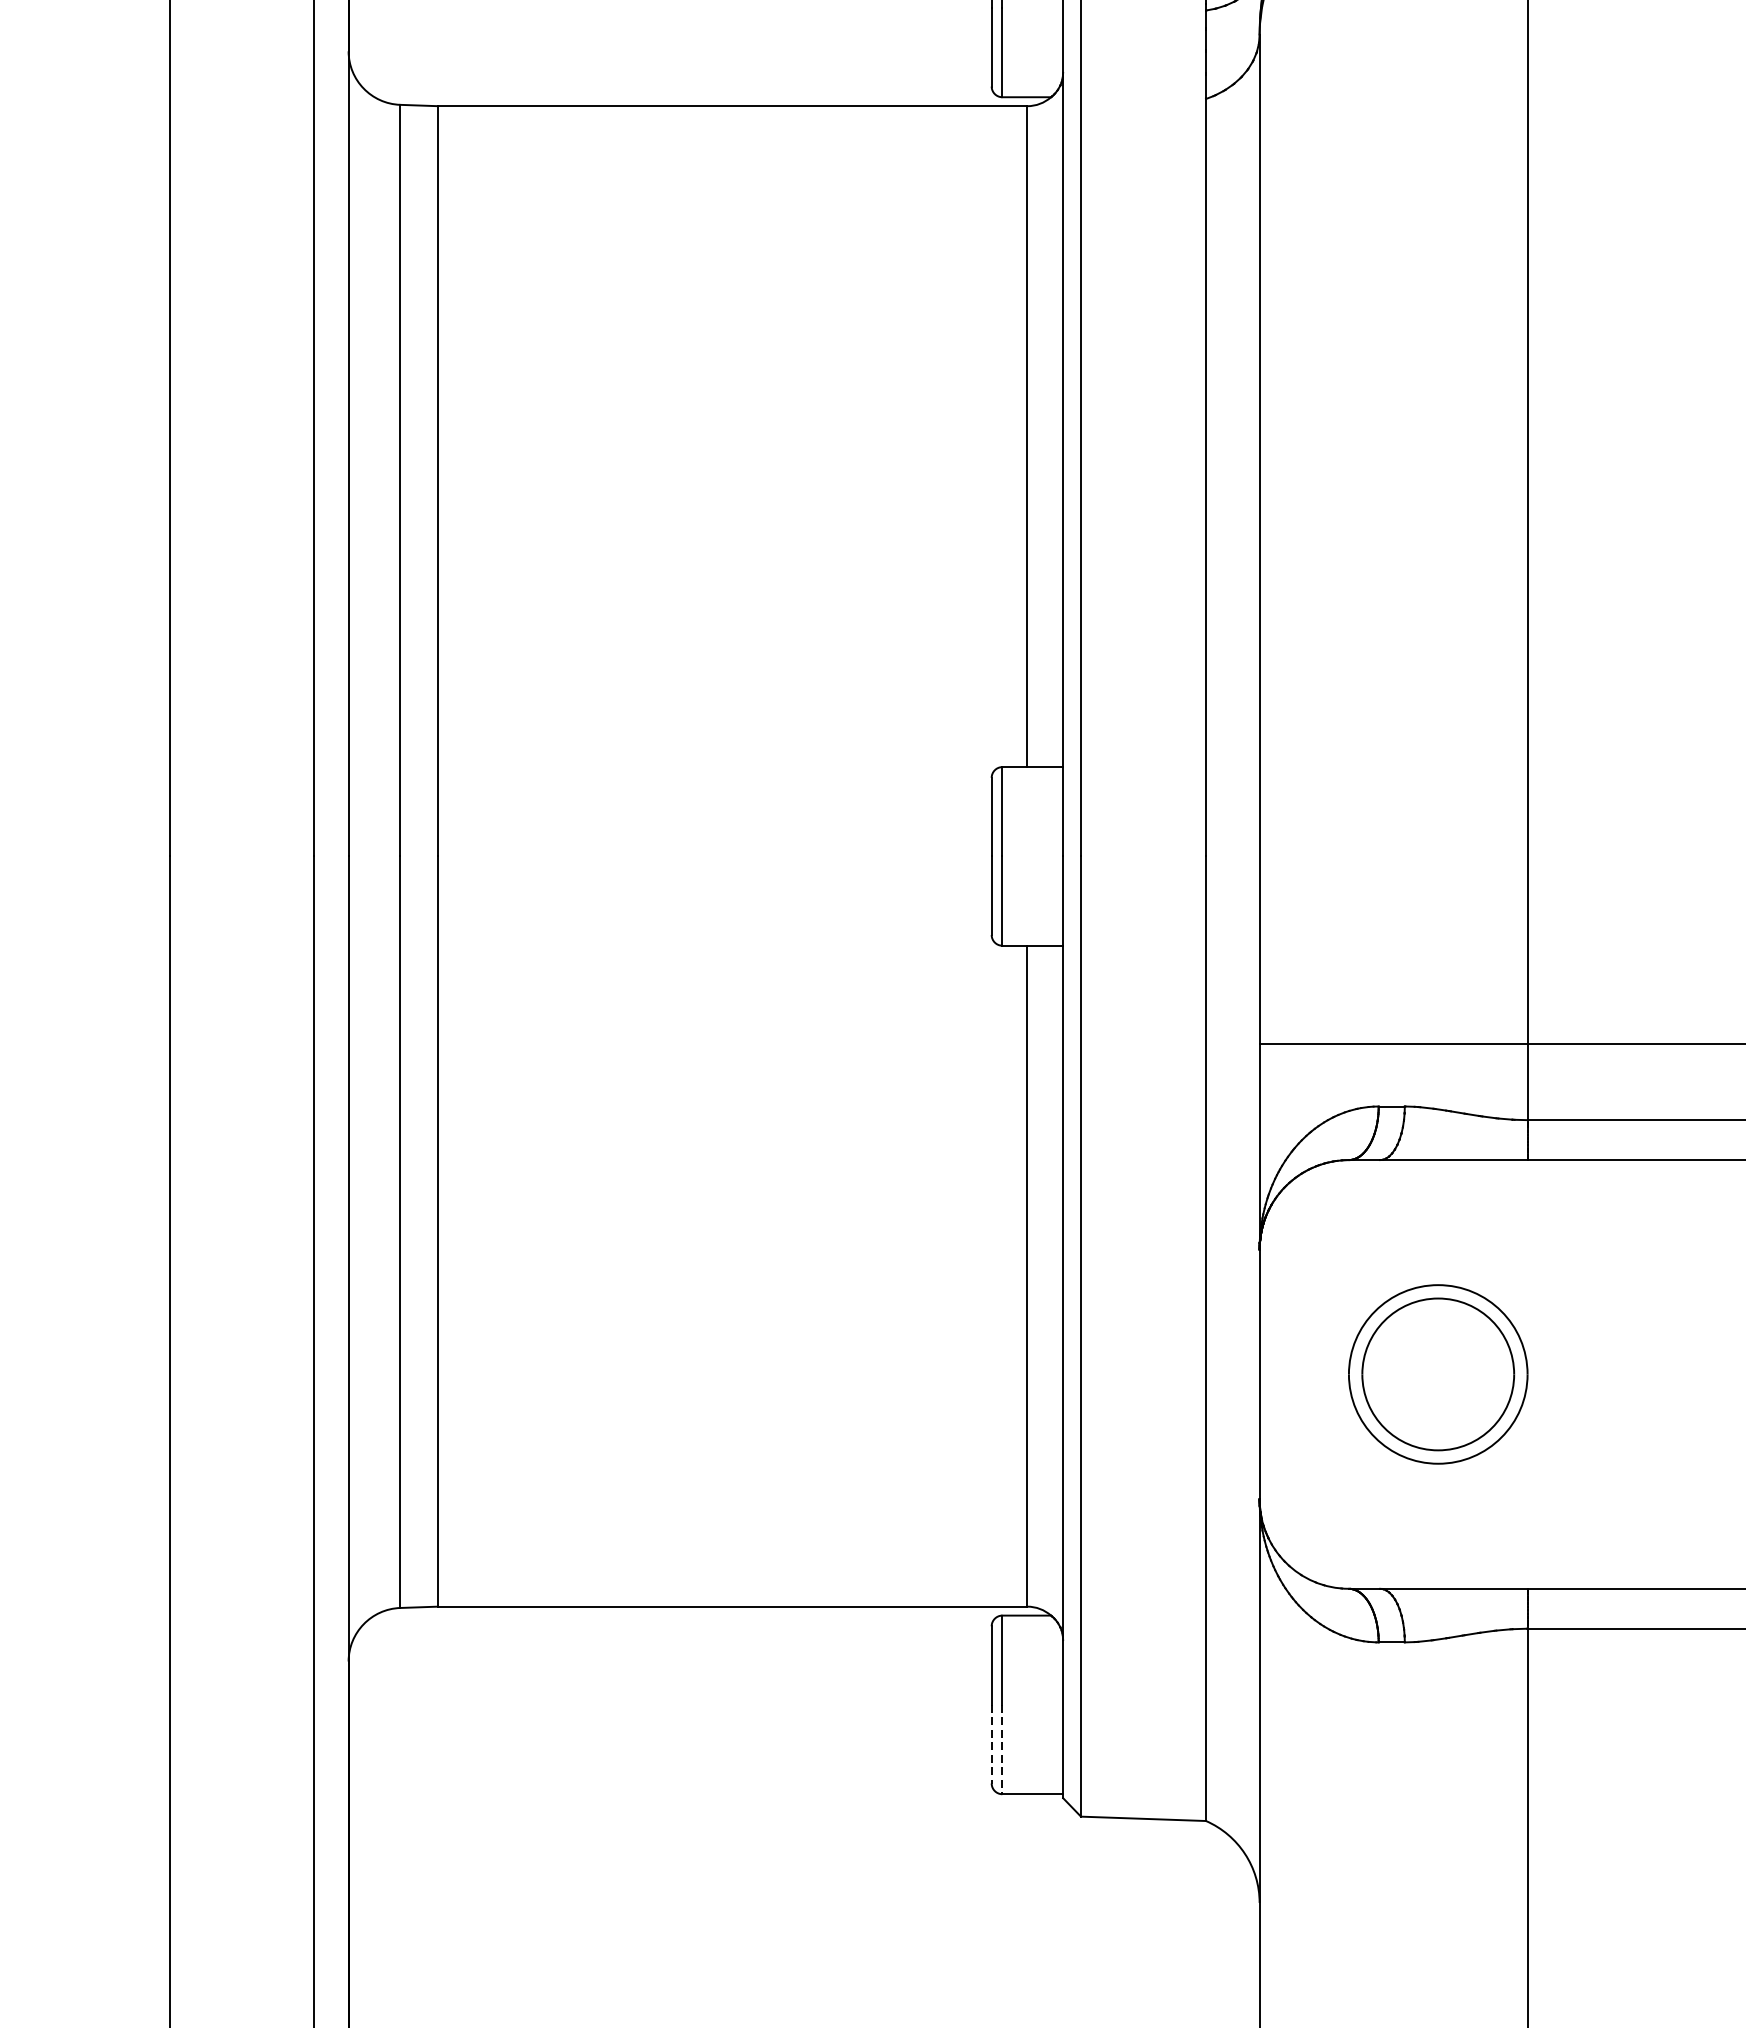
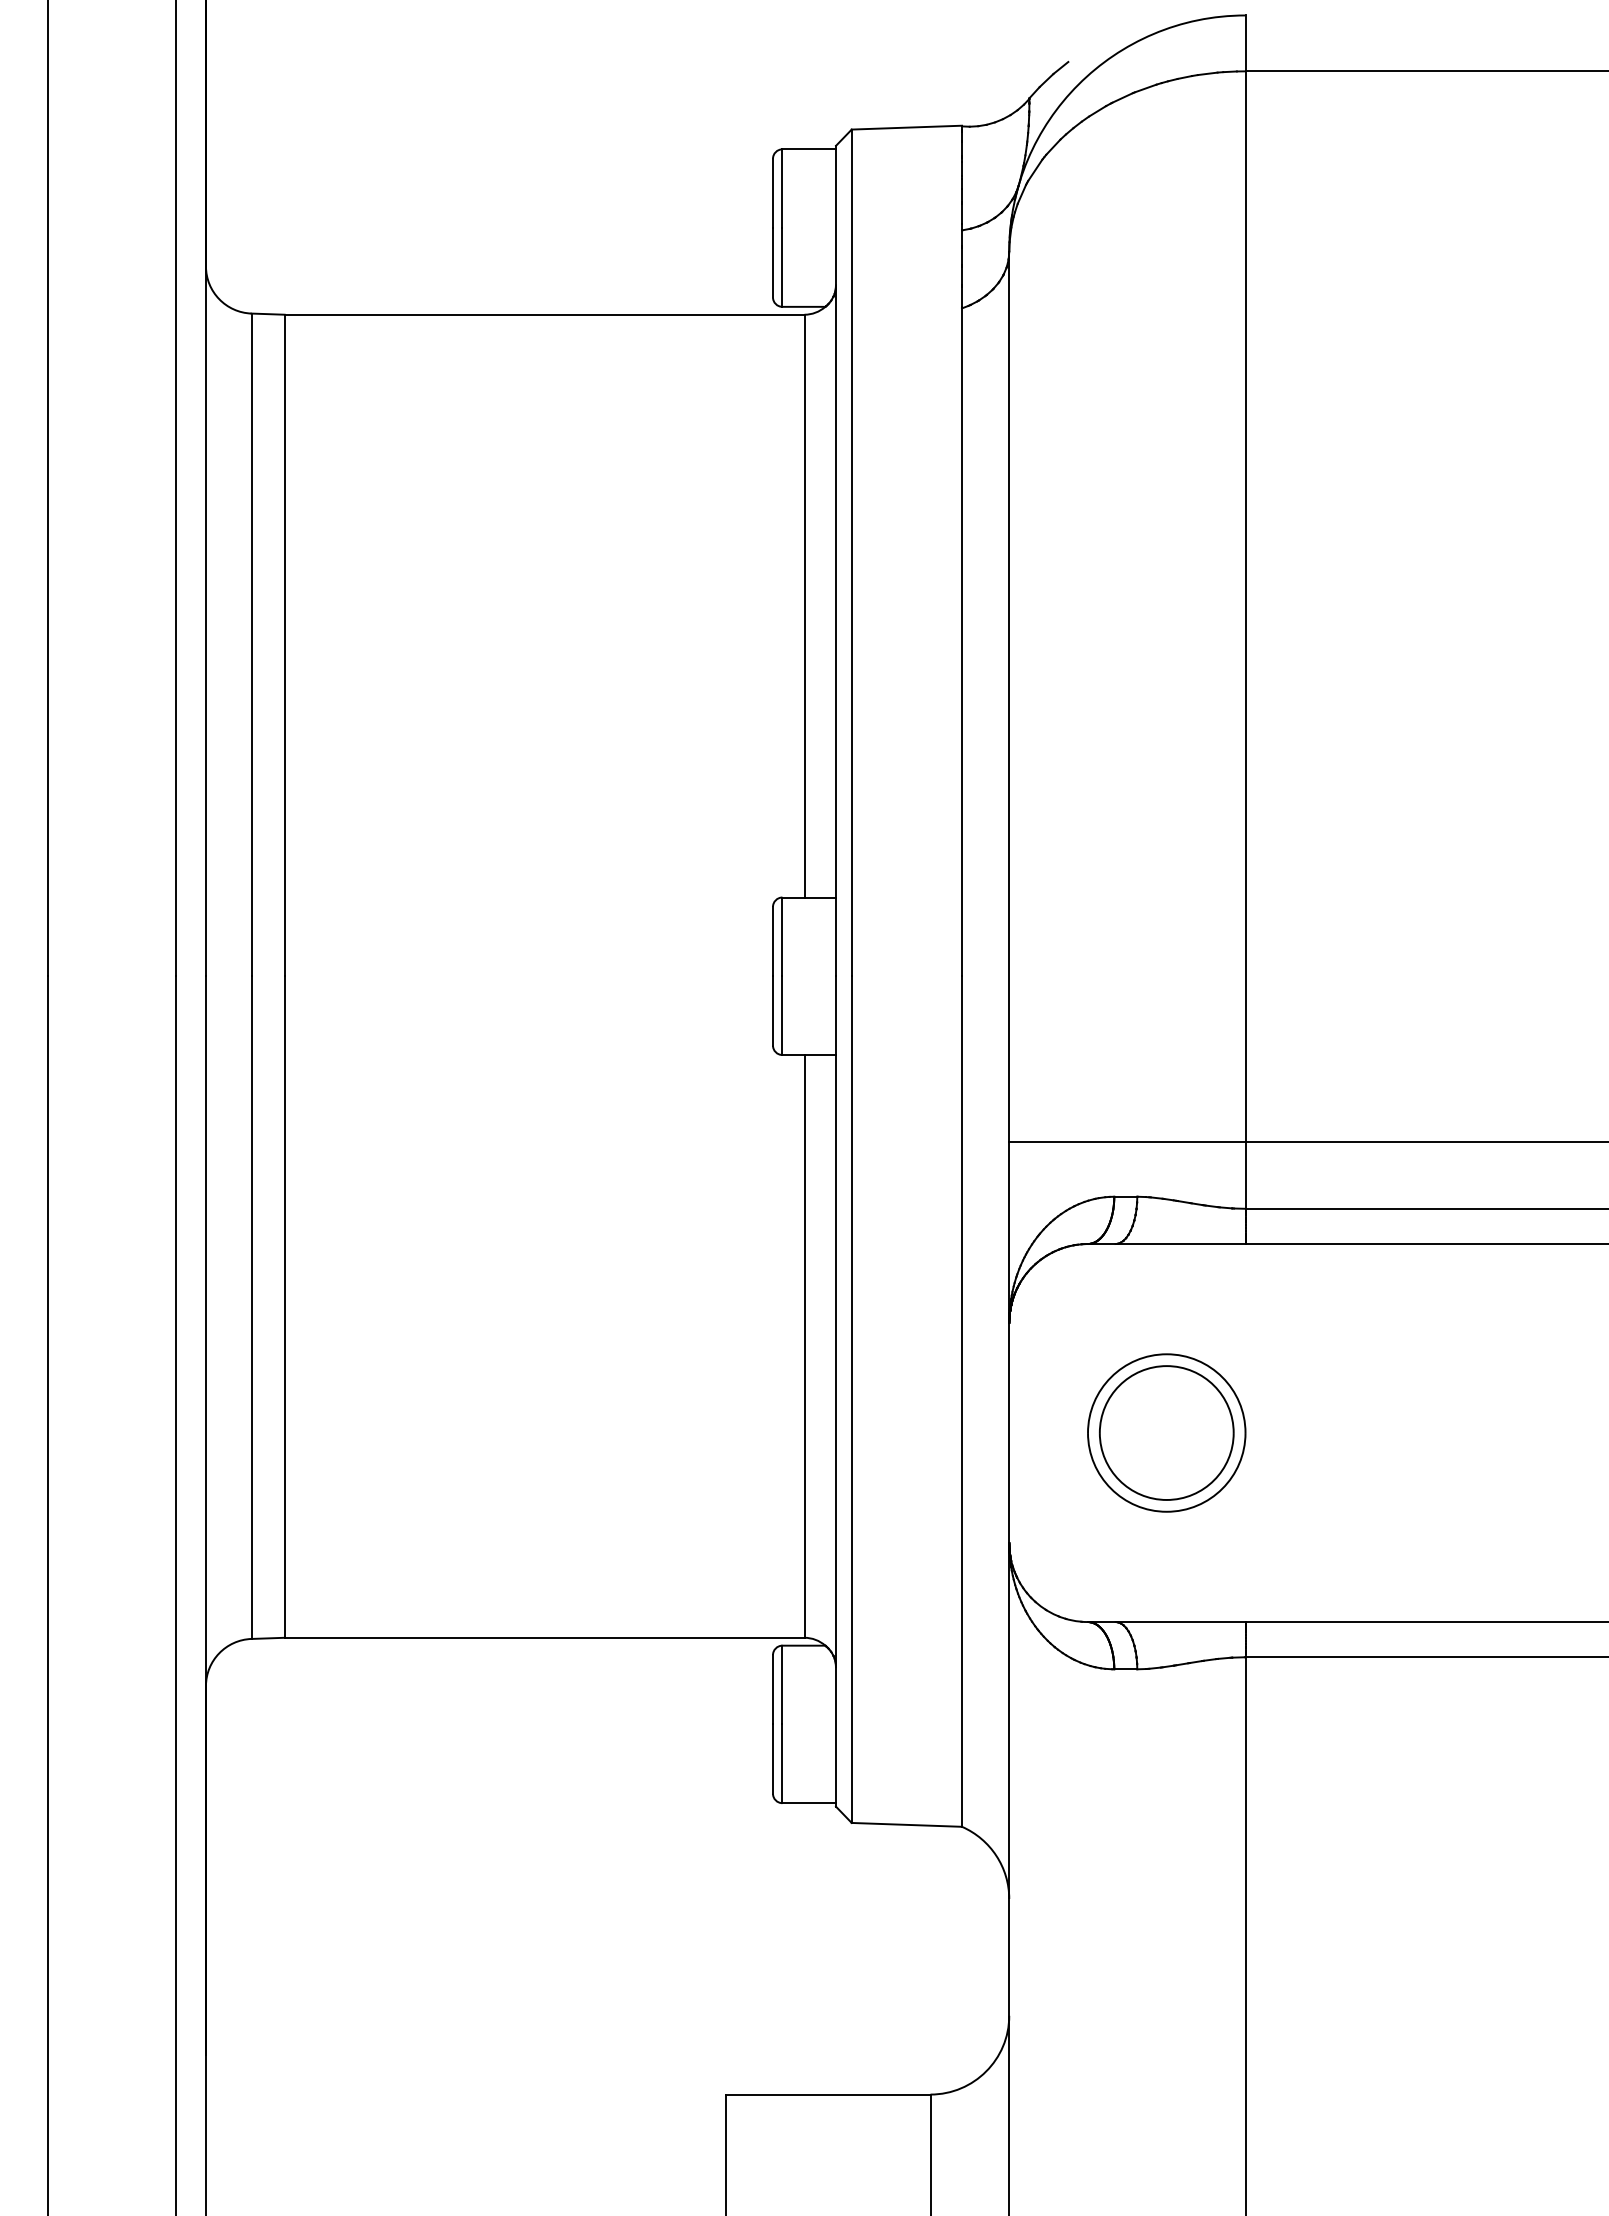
line: (991, 1744) -> (772, 1759), dashed -> solid
line: (1002, 1750) -> (782, 1764), dashed -> solid

